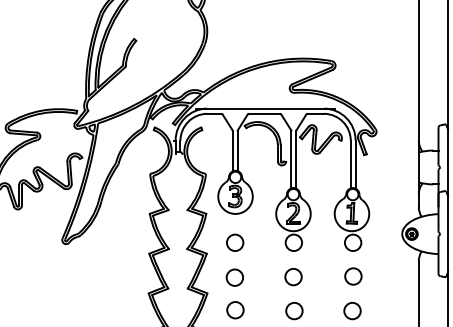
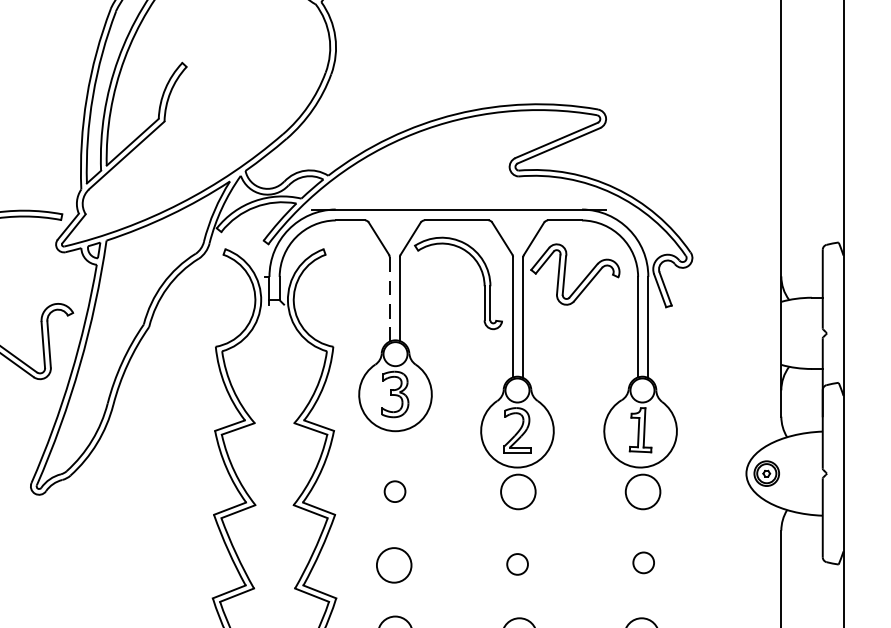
line: (232, 150) -> (389, 297), solid -> dashed
circle: (235, 242) -> (395, 491), size x0.6
circle: (353, 276) -> (643, 562), size x0.6
circle: (293, 277) -> (517, 564), size x0.6

